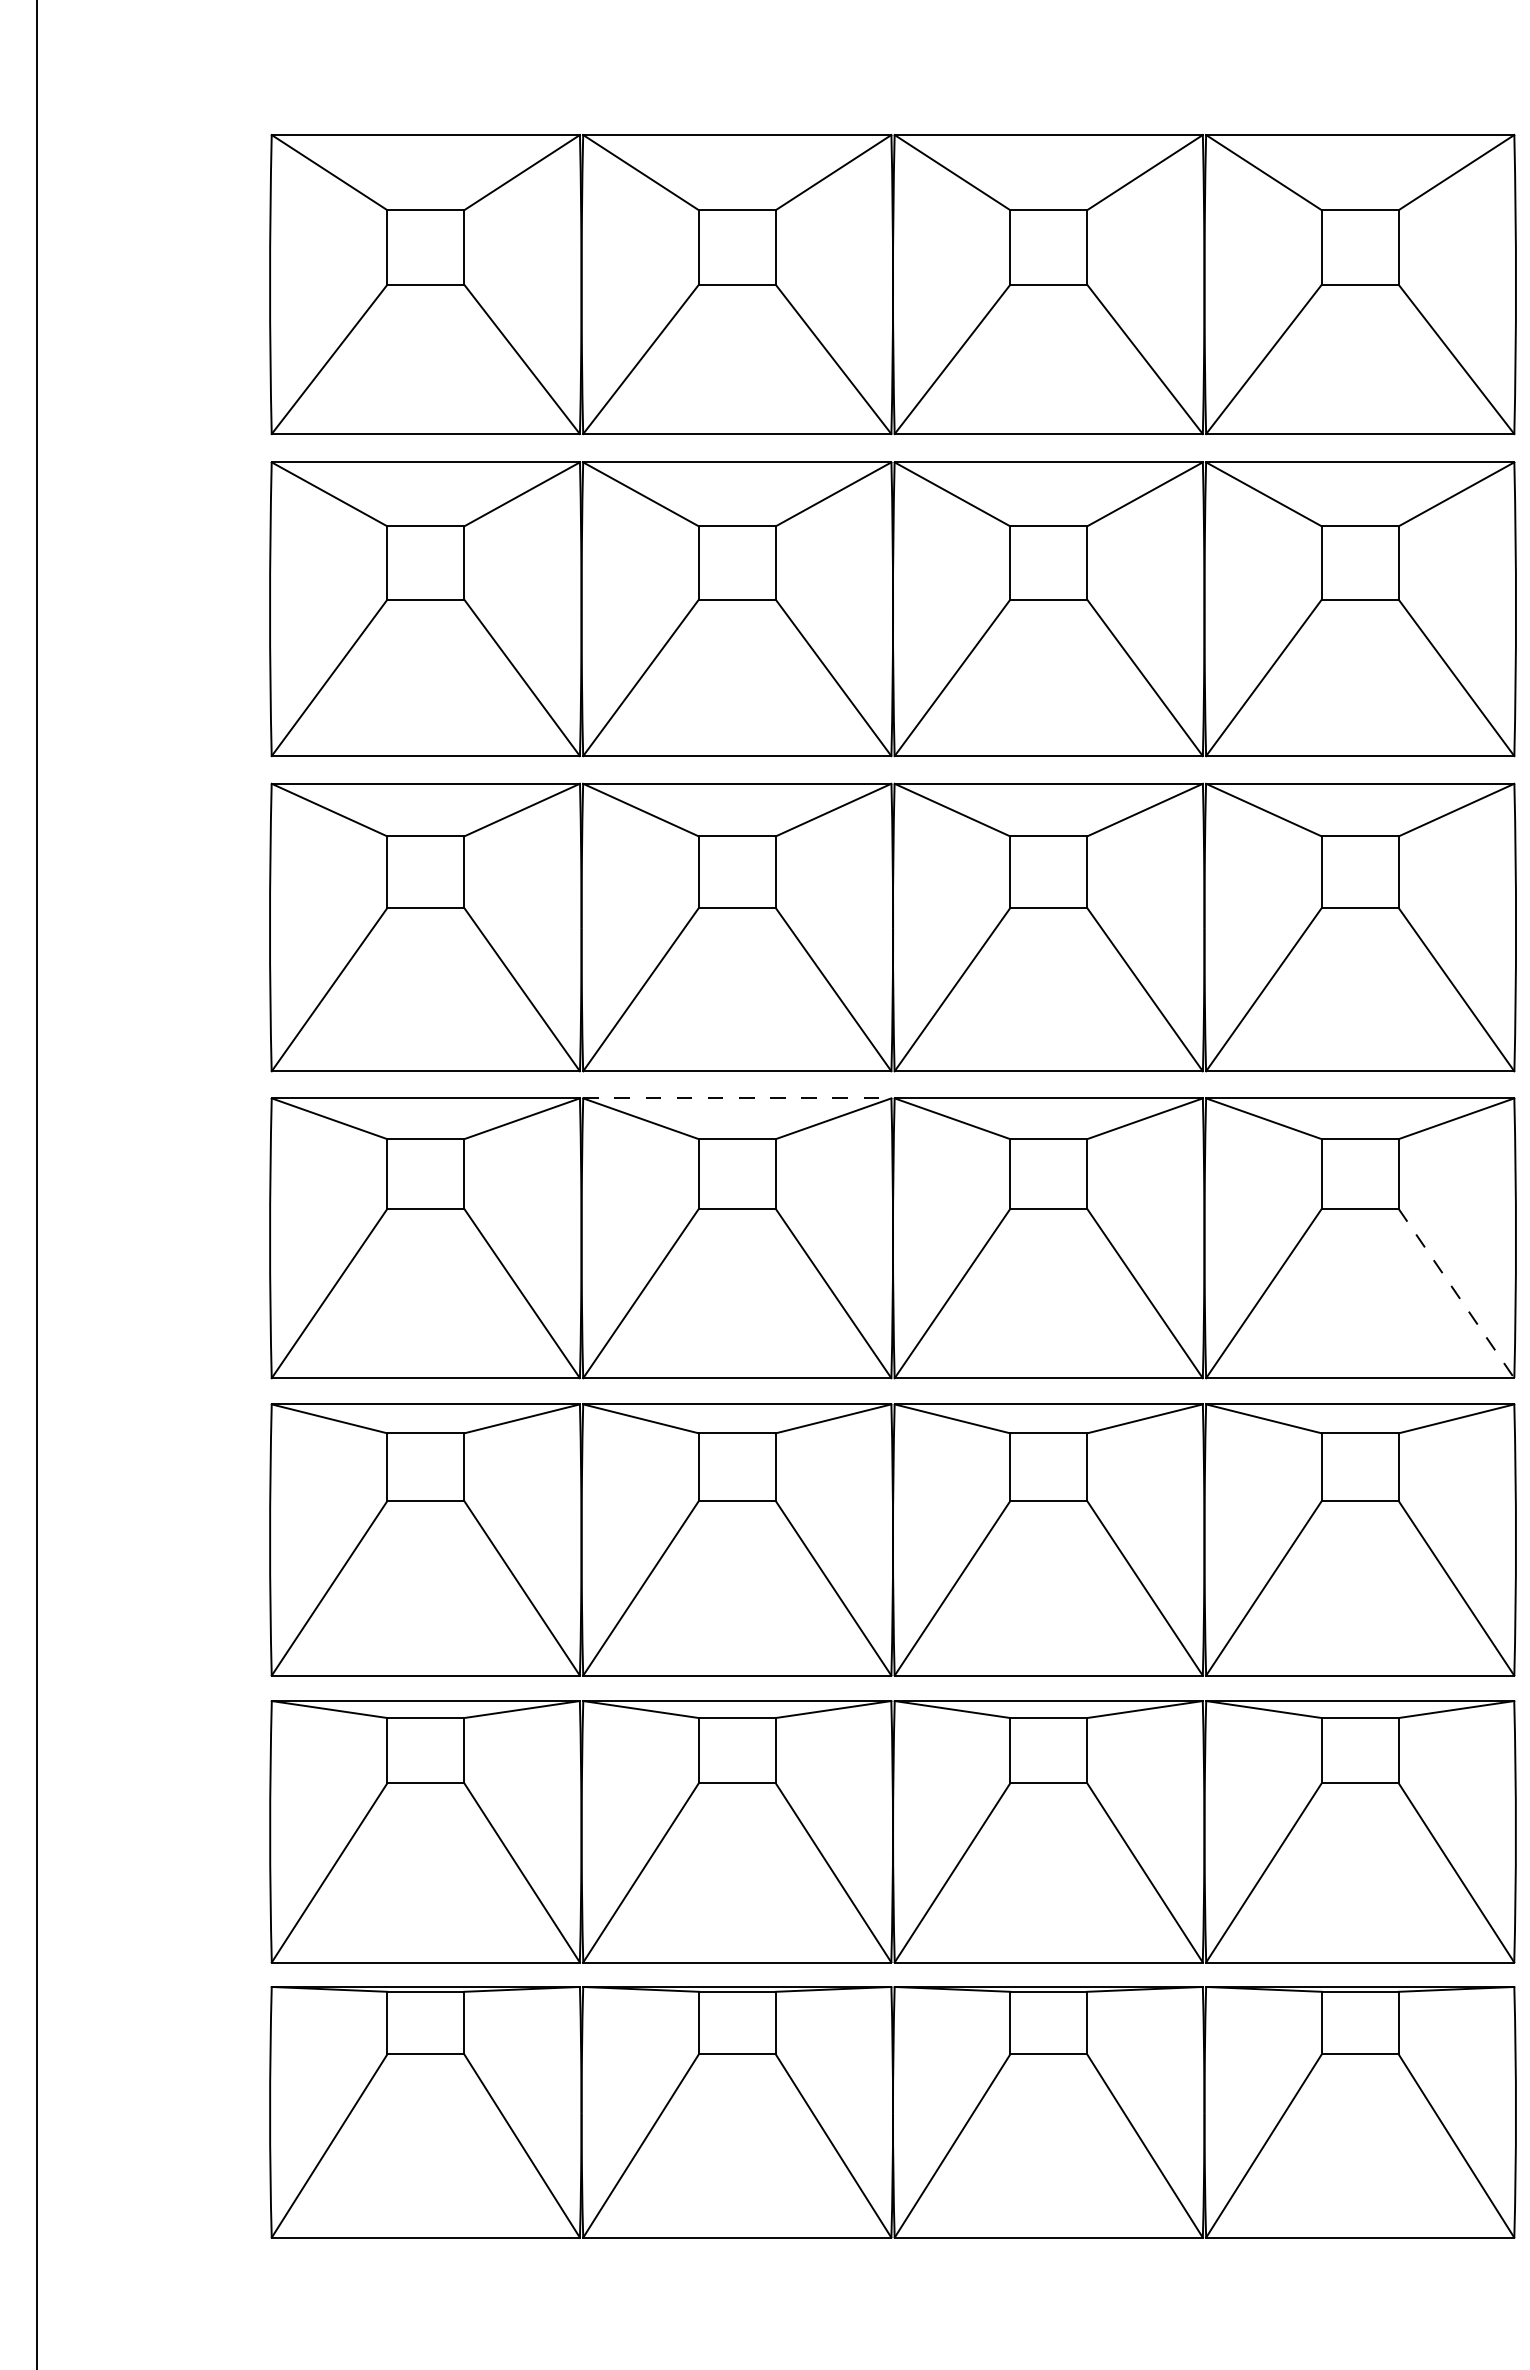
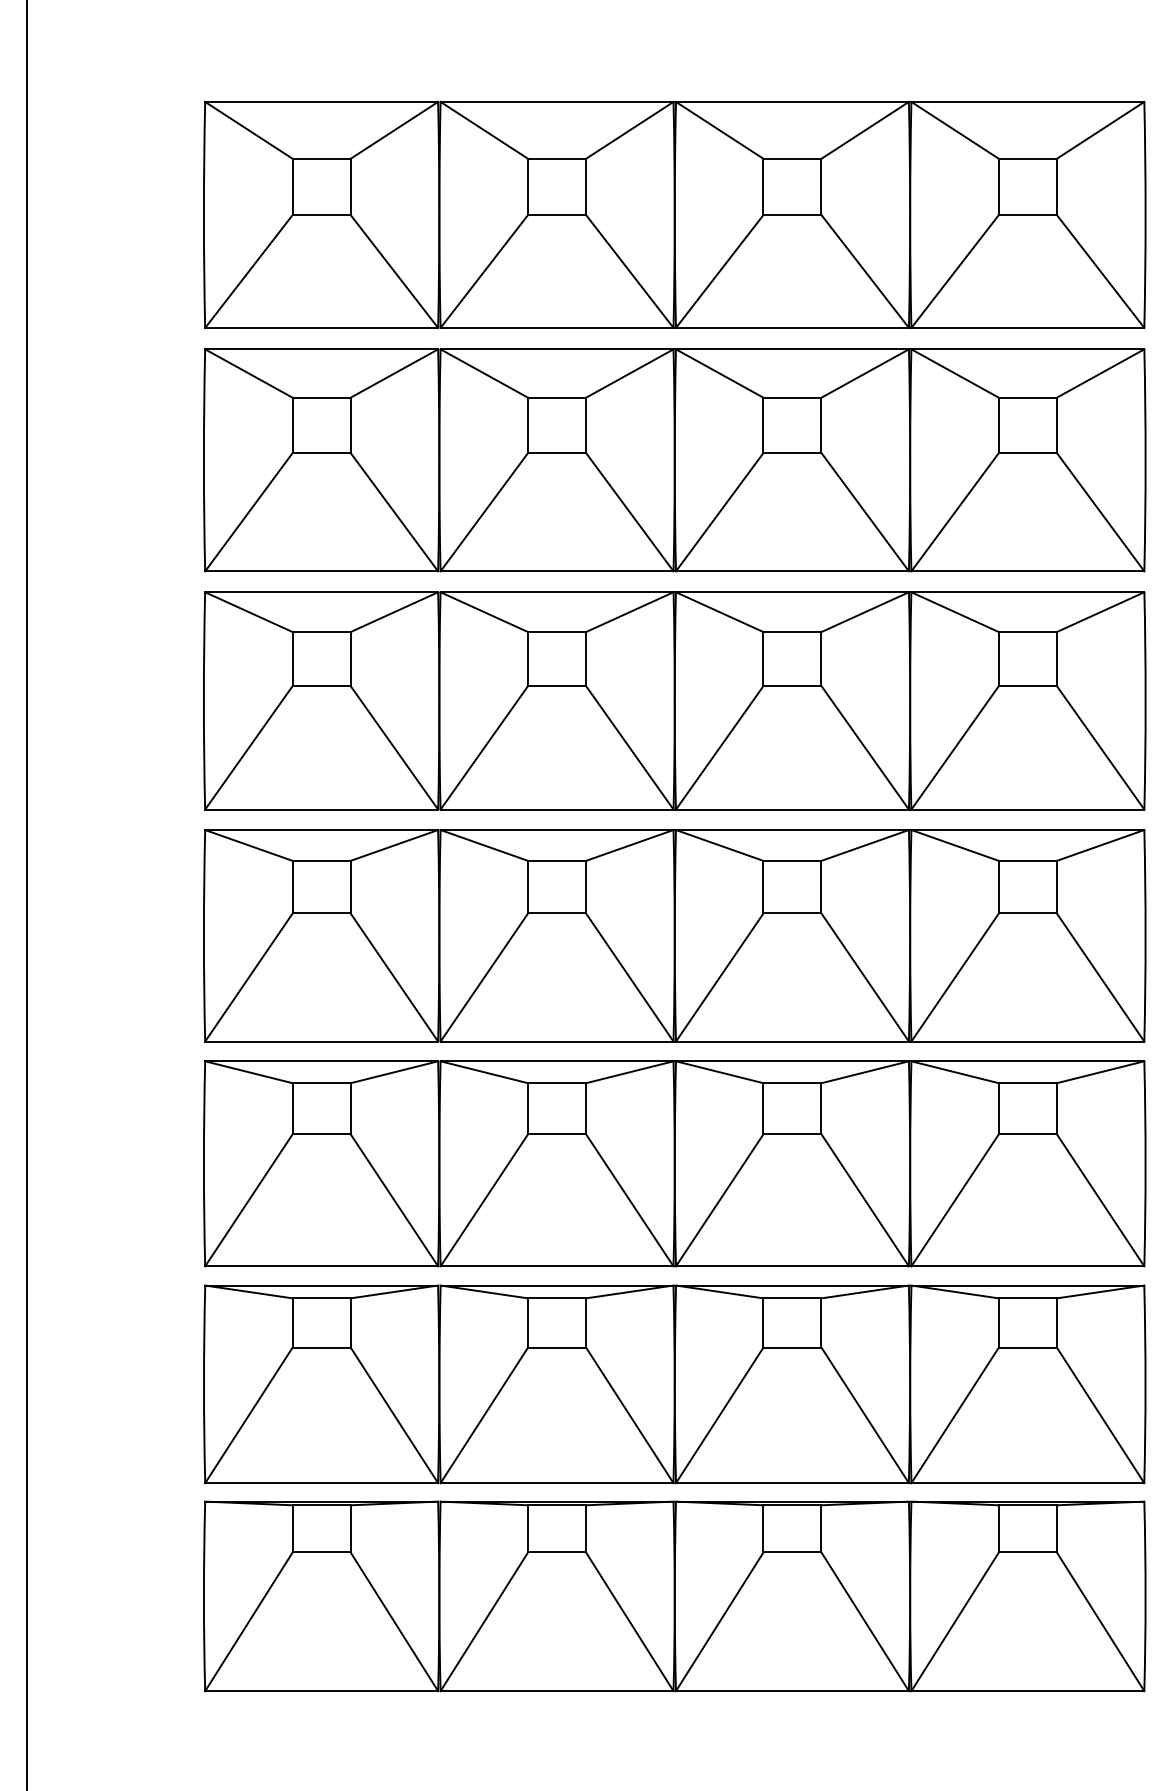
line: (737, 1098) -> (557, 830), dashed -> solid
line: (1456, 1293) -> (1100, 977), dashed -> solid

